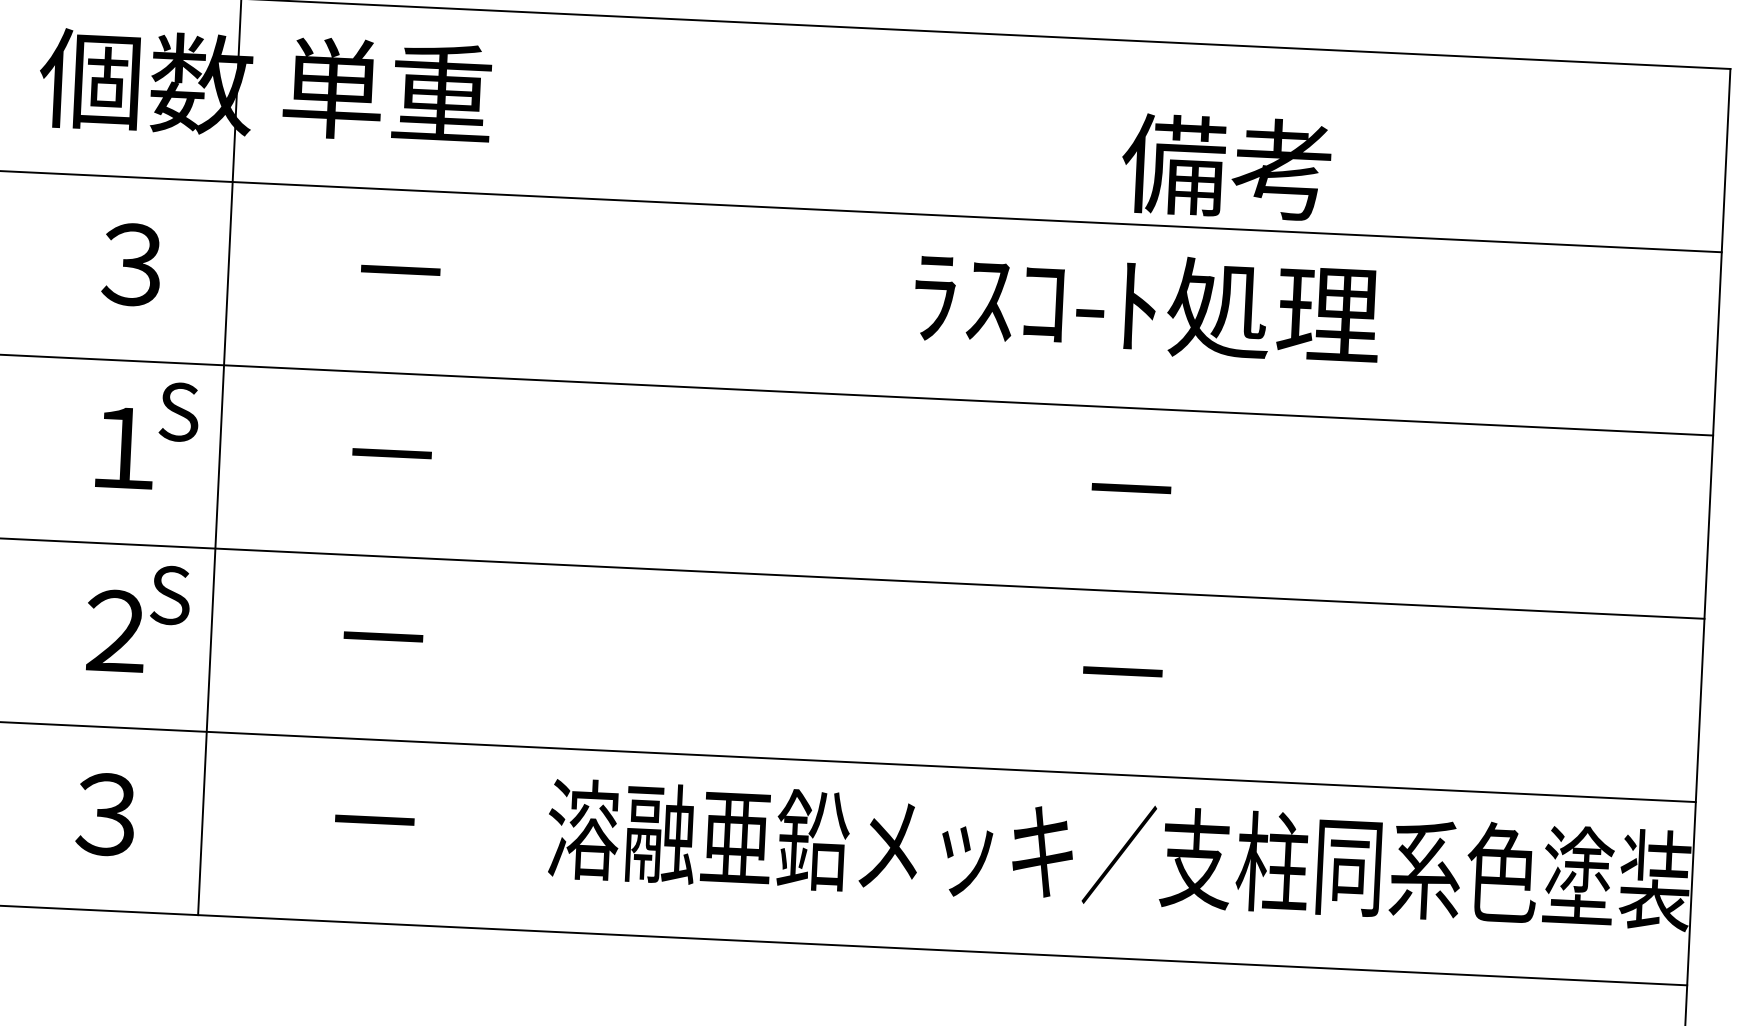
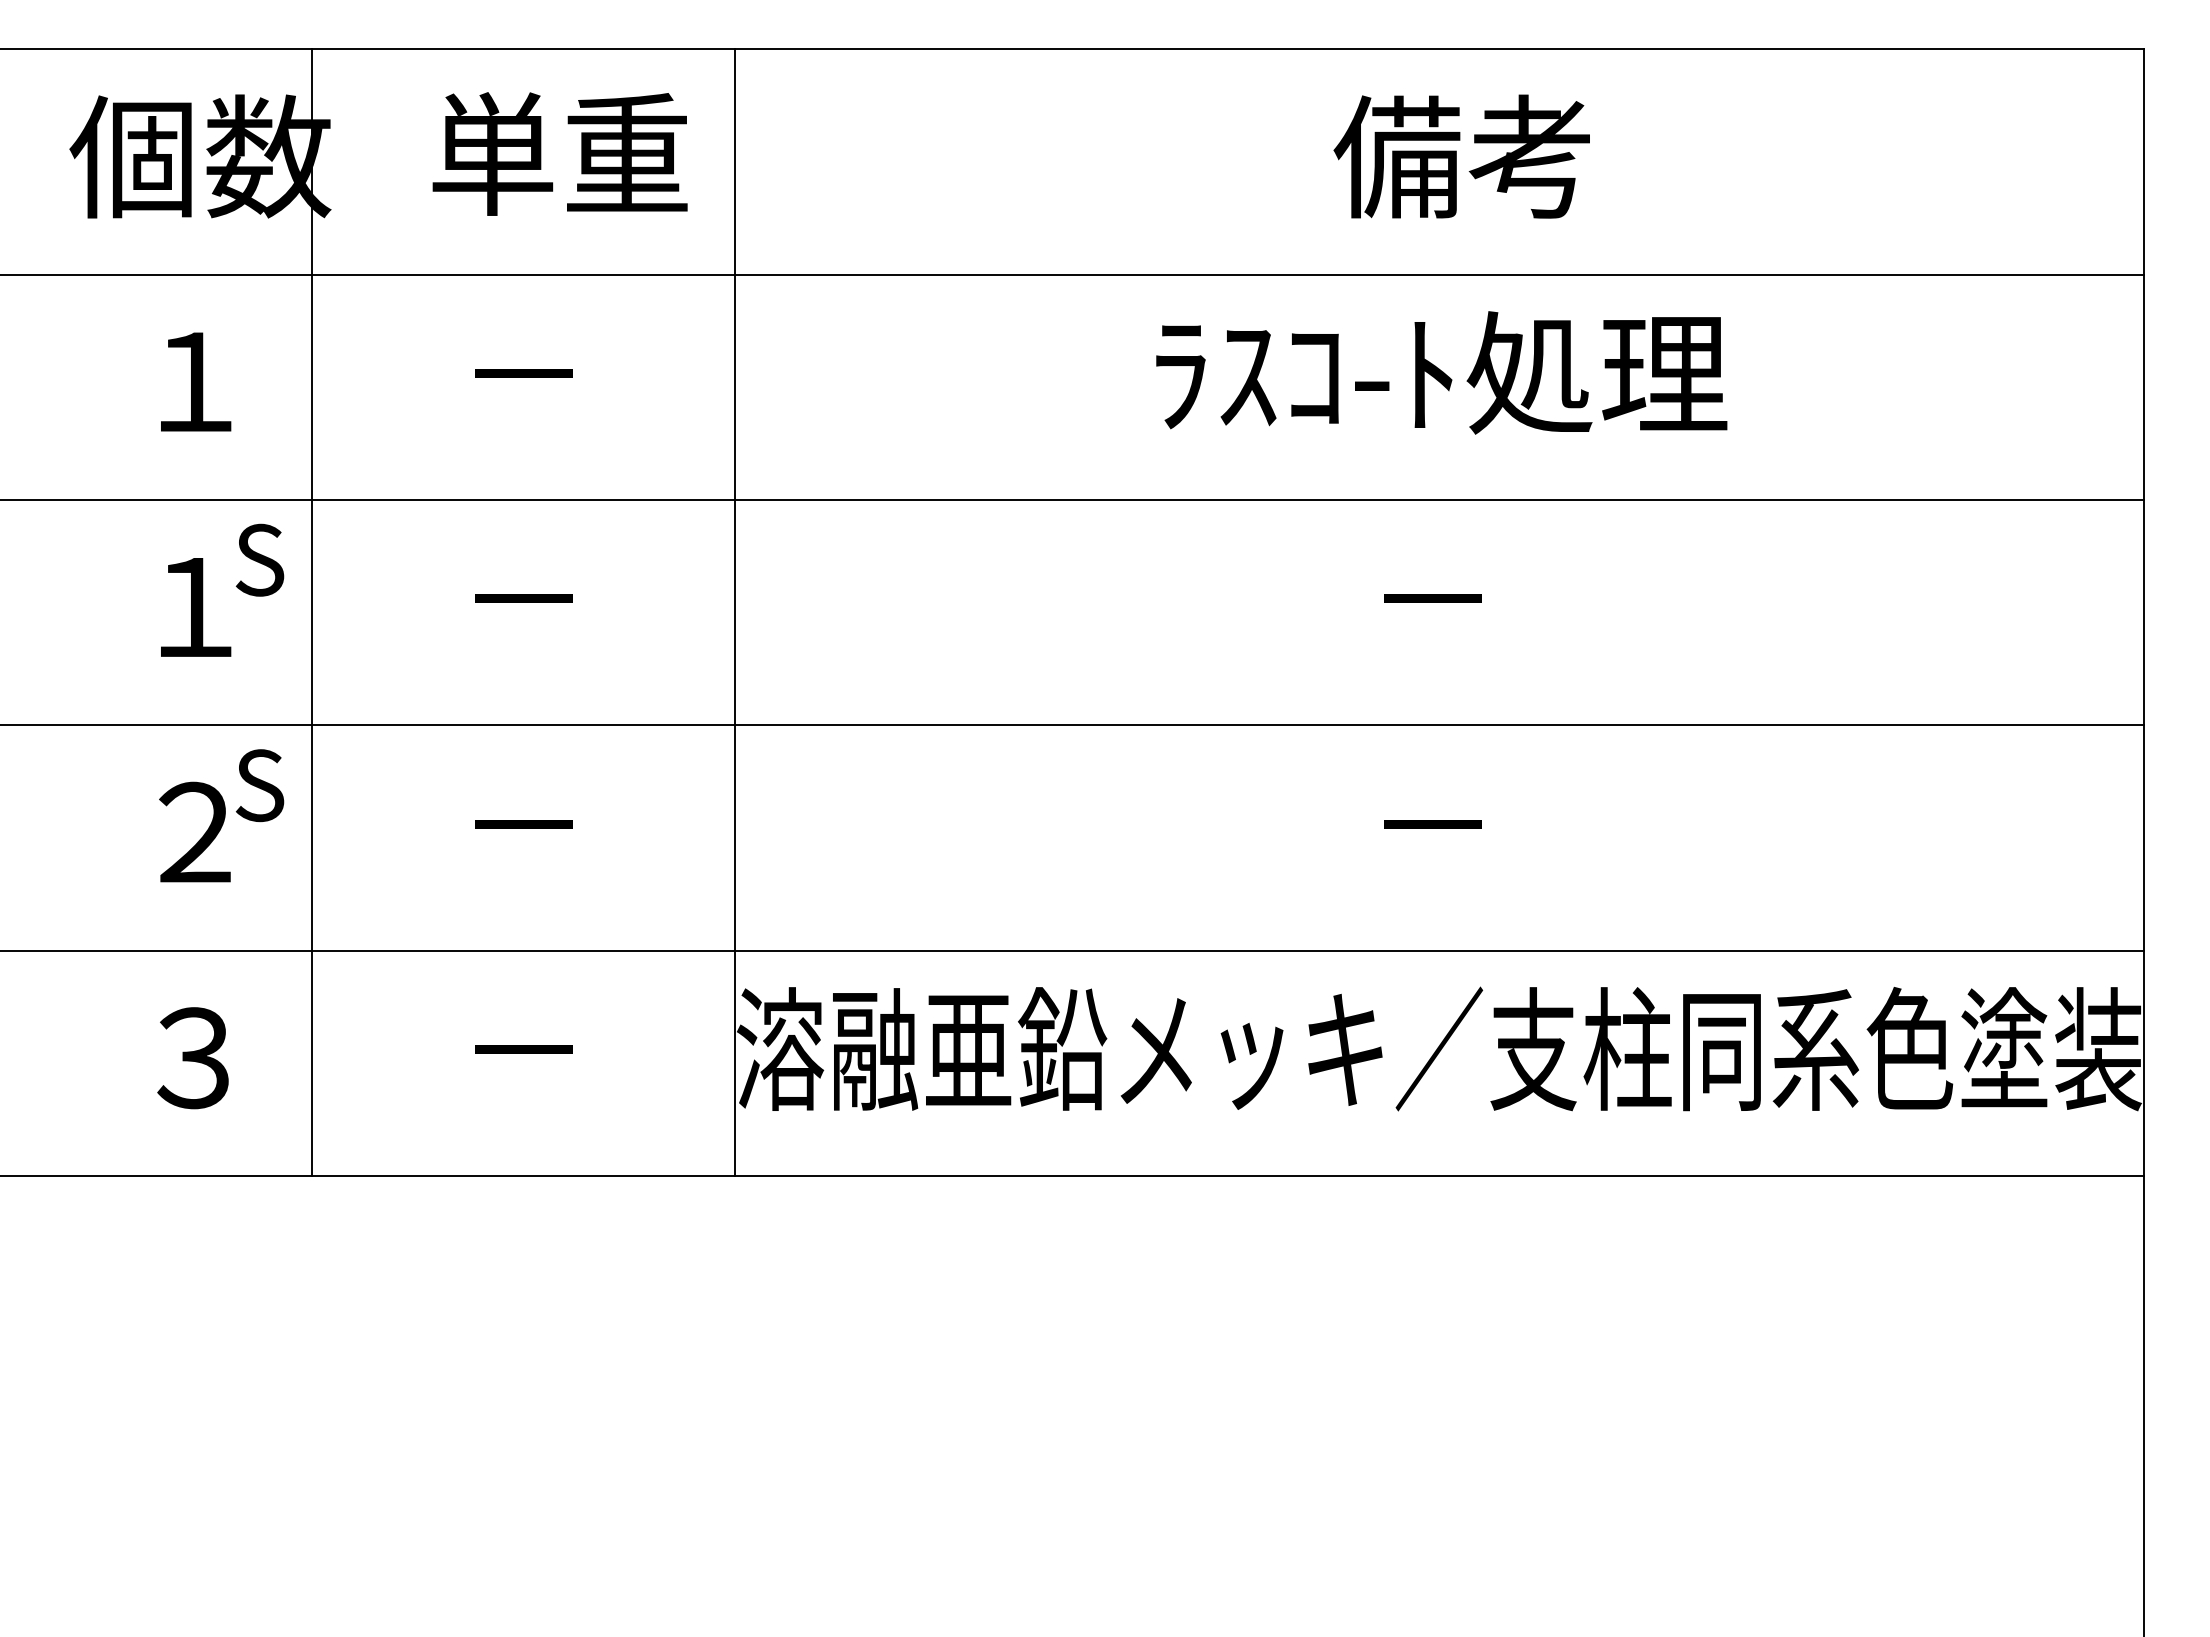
text: (387, 90) -> (559, 153), moved
text: (1226, 166) -> (1461, 156), moved
text: (132, 264) -> (194, 381), ３ -> １
line: (562, 472) -> (734, 612), added

